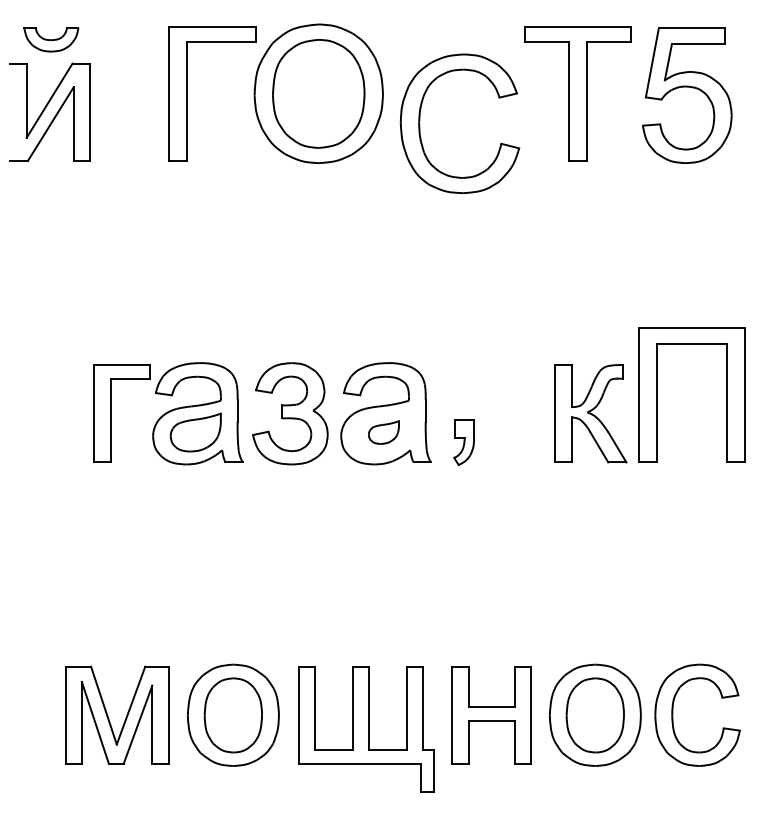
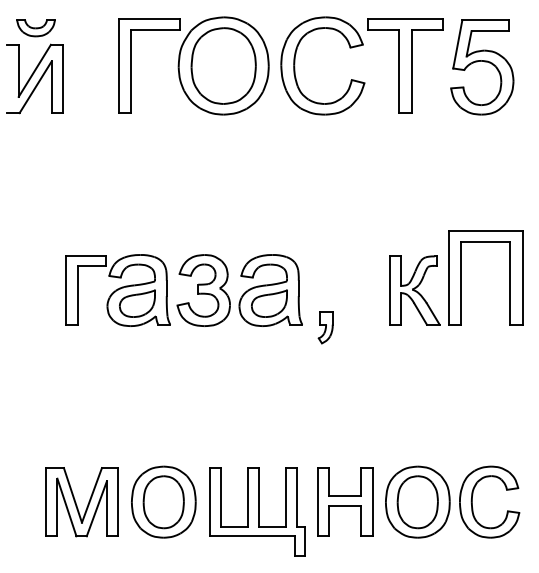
part: (420, 124) -> (295, 66), moved
part: (383, 432) -> (269, 303), size x1.67
part: (463, 442) -> (325, 327), moved

